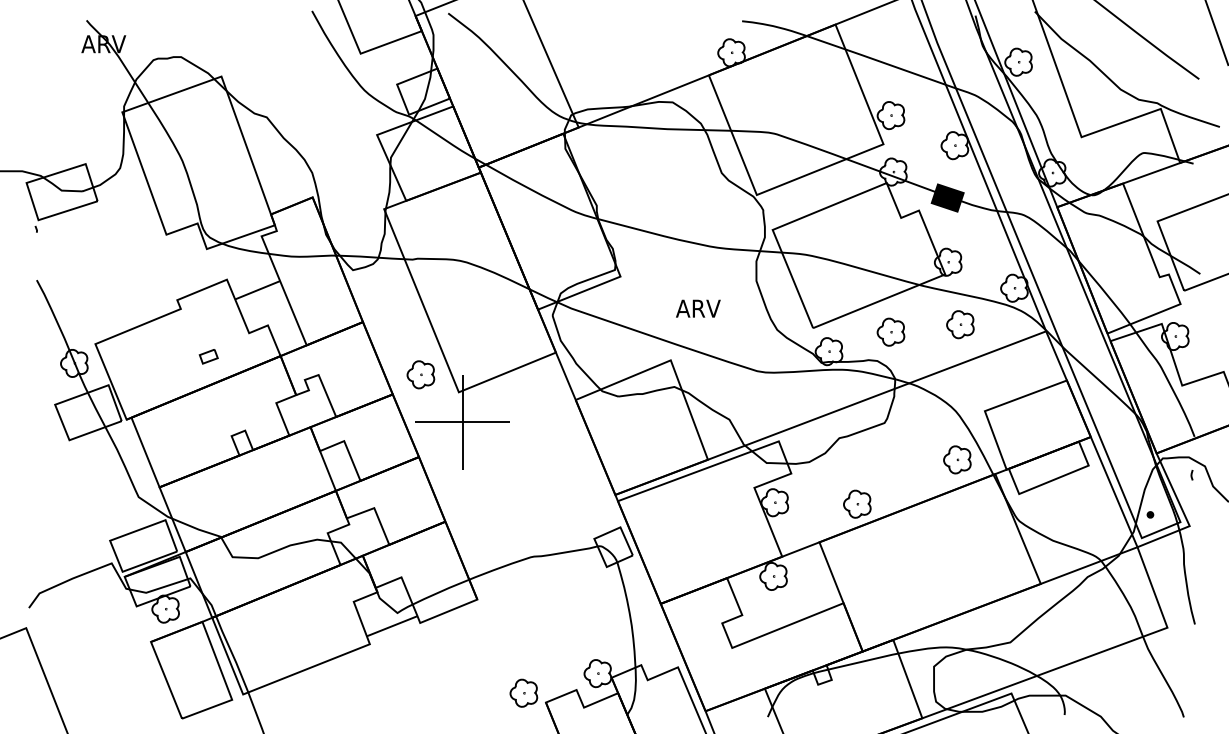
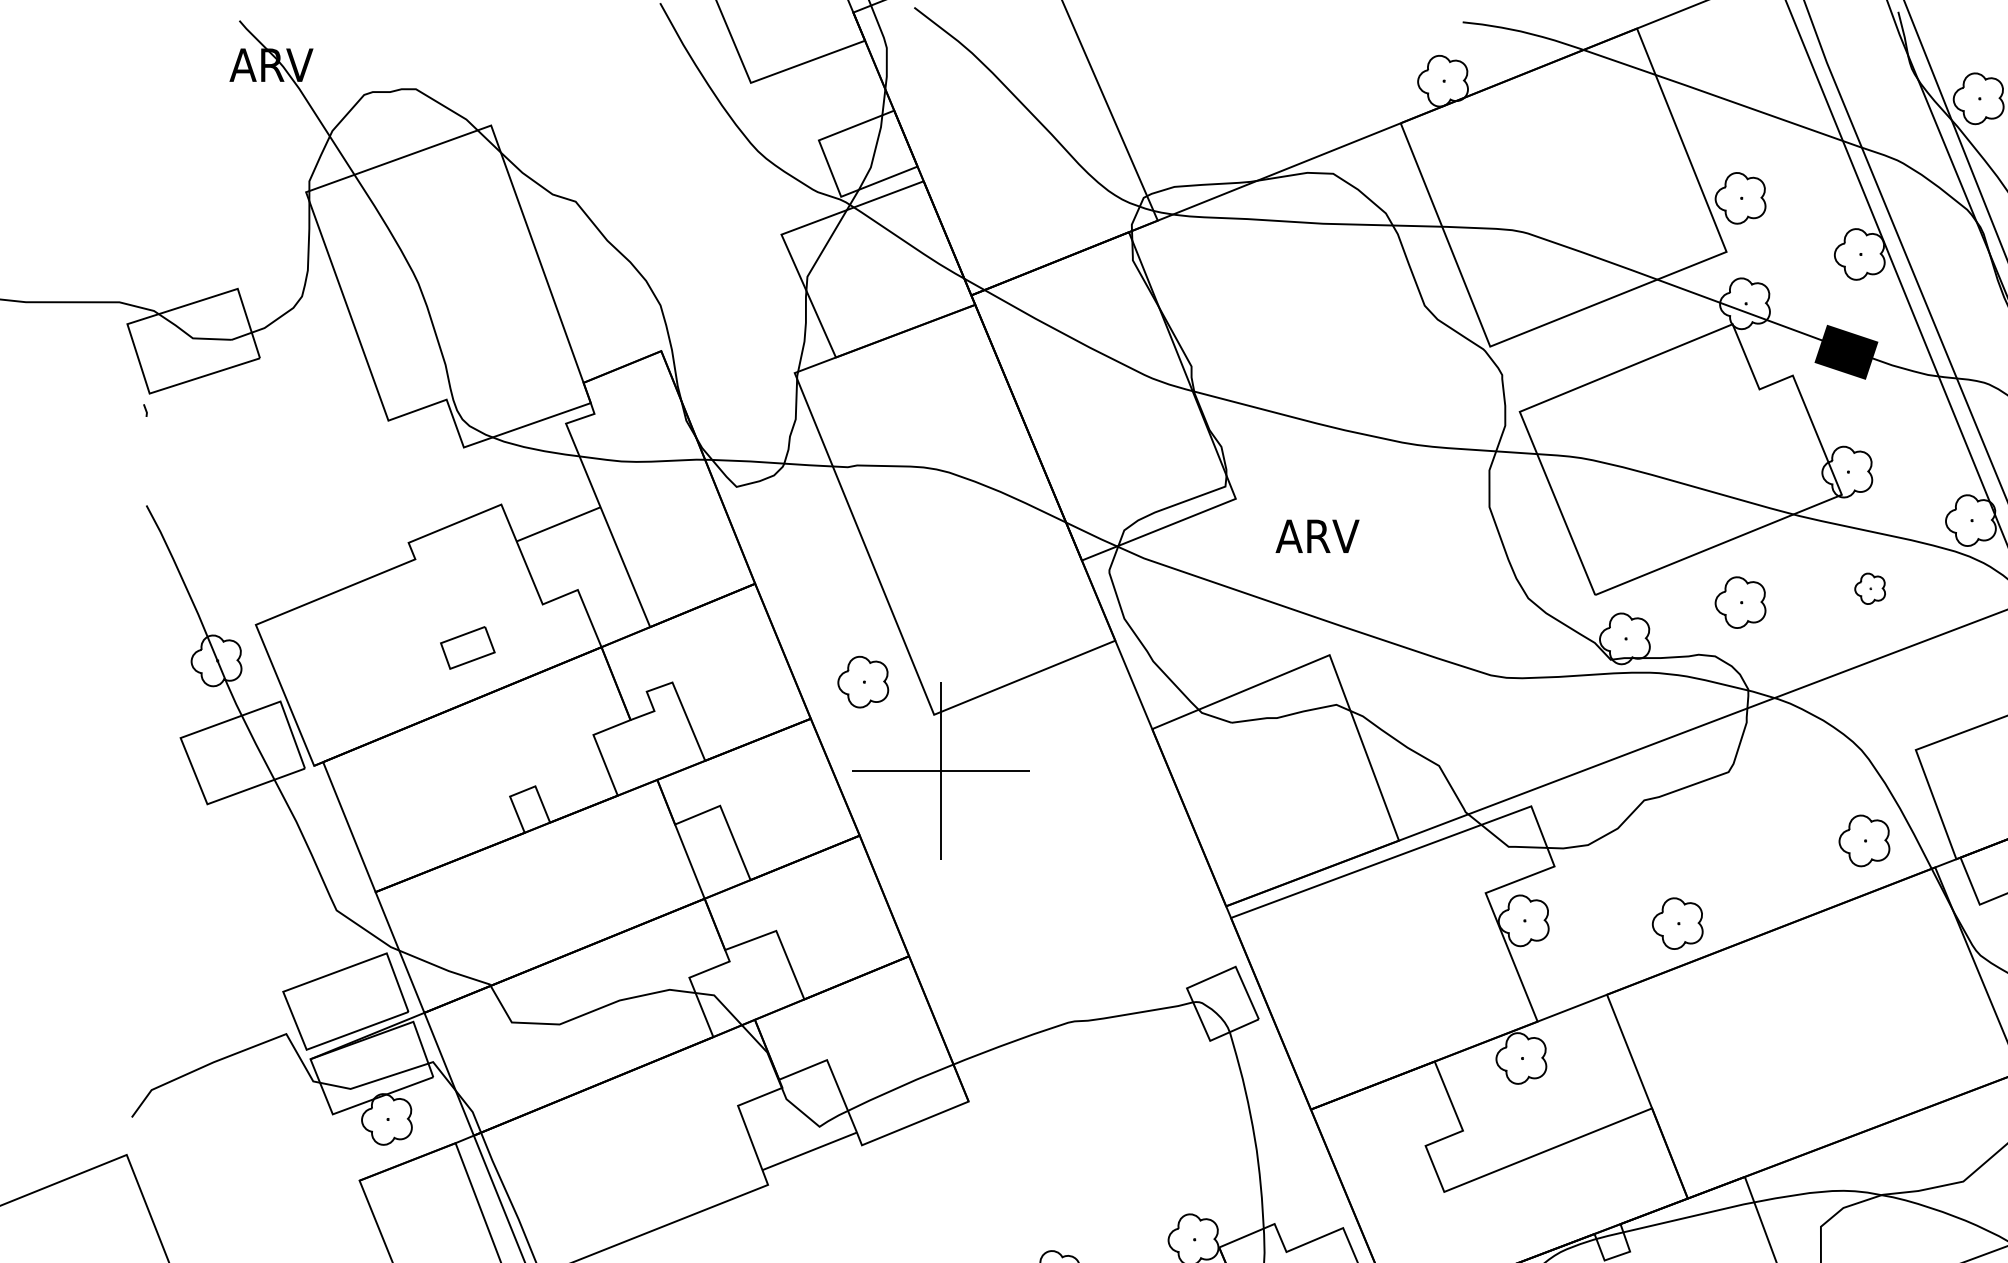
text: (698, 308) -> (1317, 535), moved
part: (960, 324) -> (1870, 588), size x0.6
part: (208, 356) -> (466, 647), size x1.6

